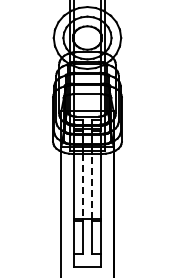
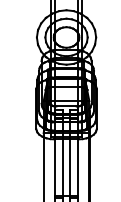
line: (91, 185) -> (70, 167), dashed -> solid
line: (83, 186) -> (63, 167), dashed -> solid

